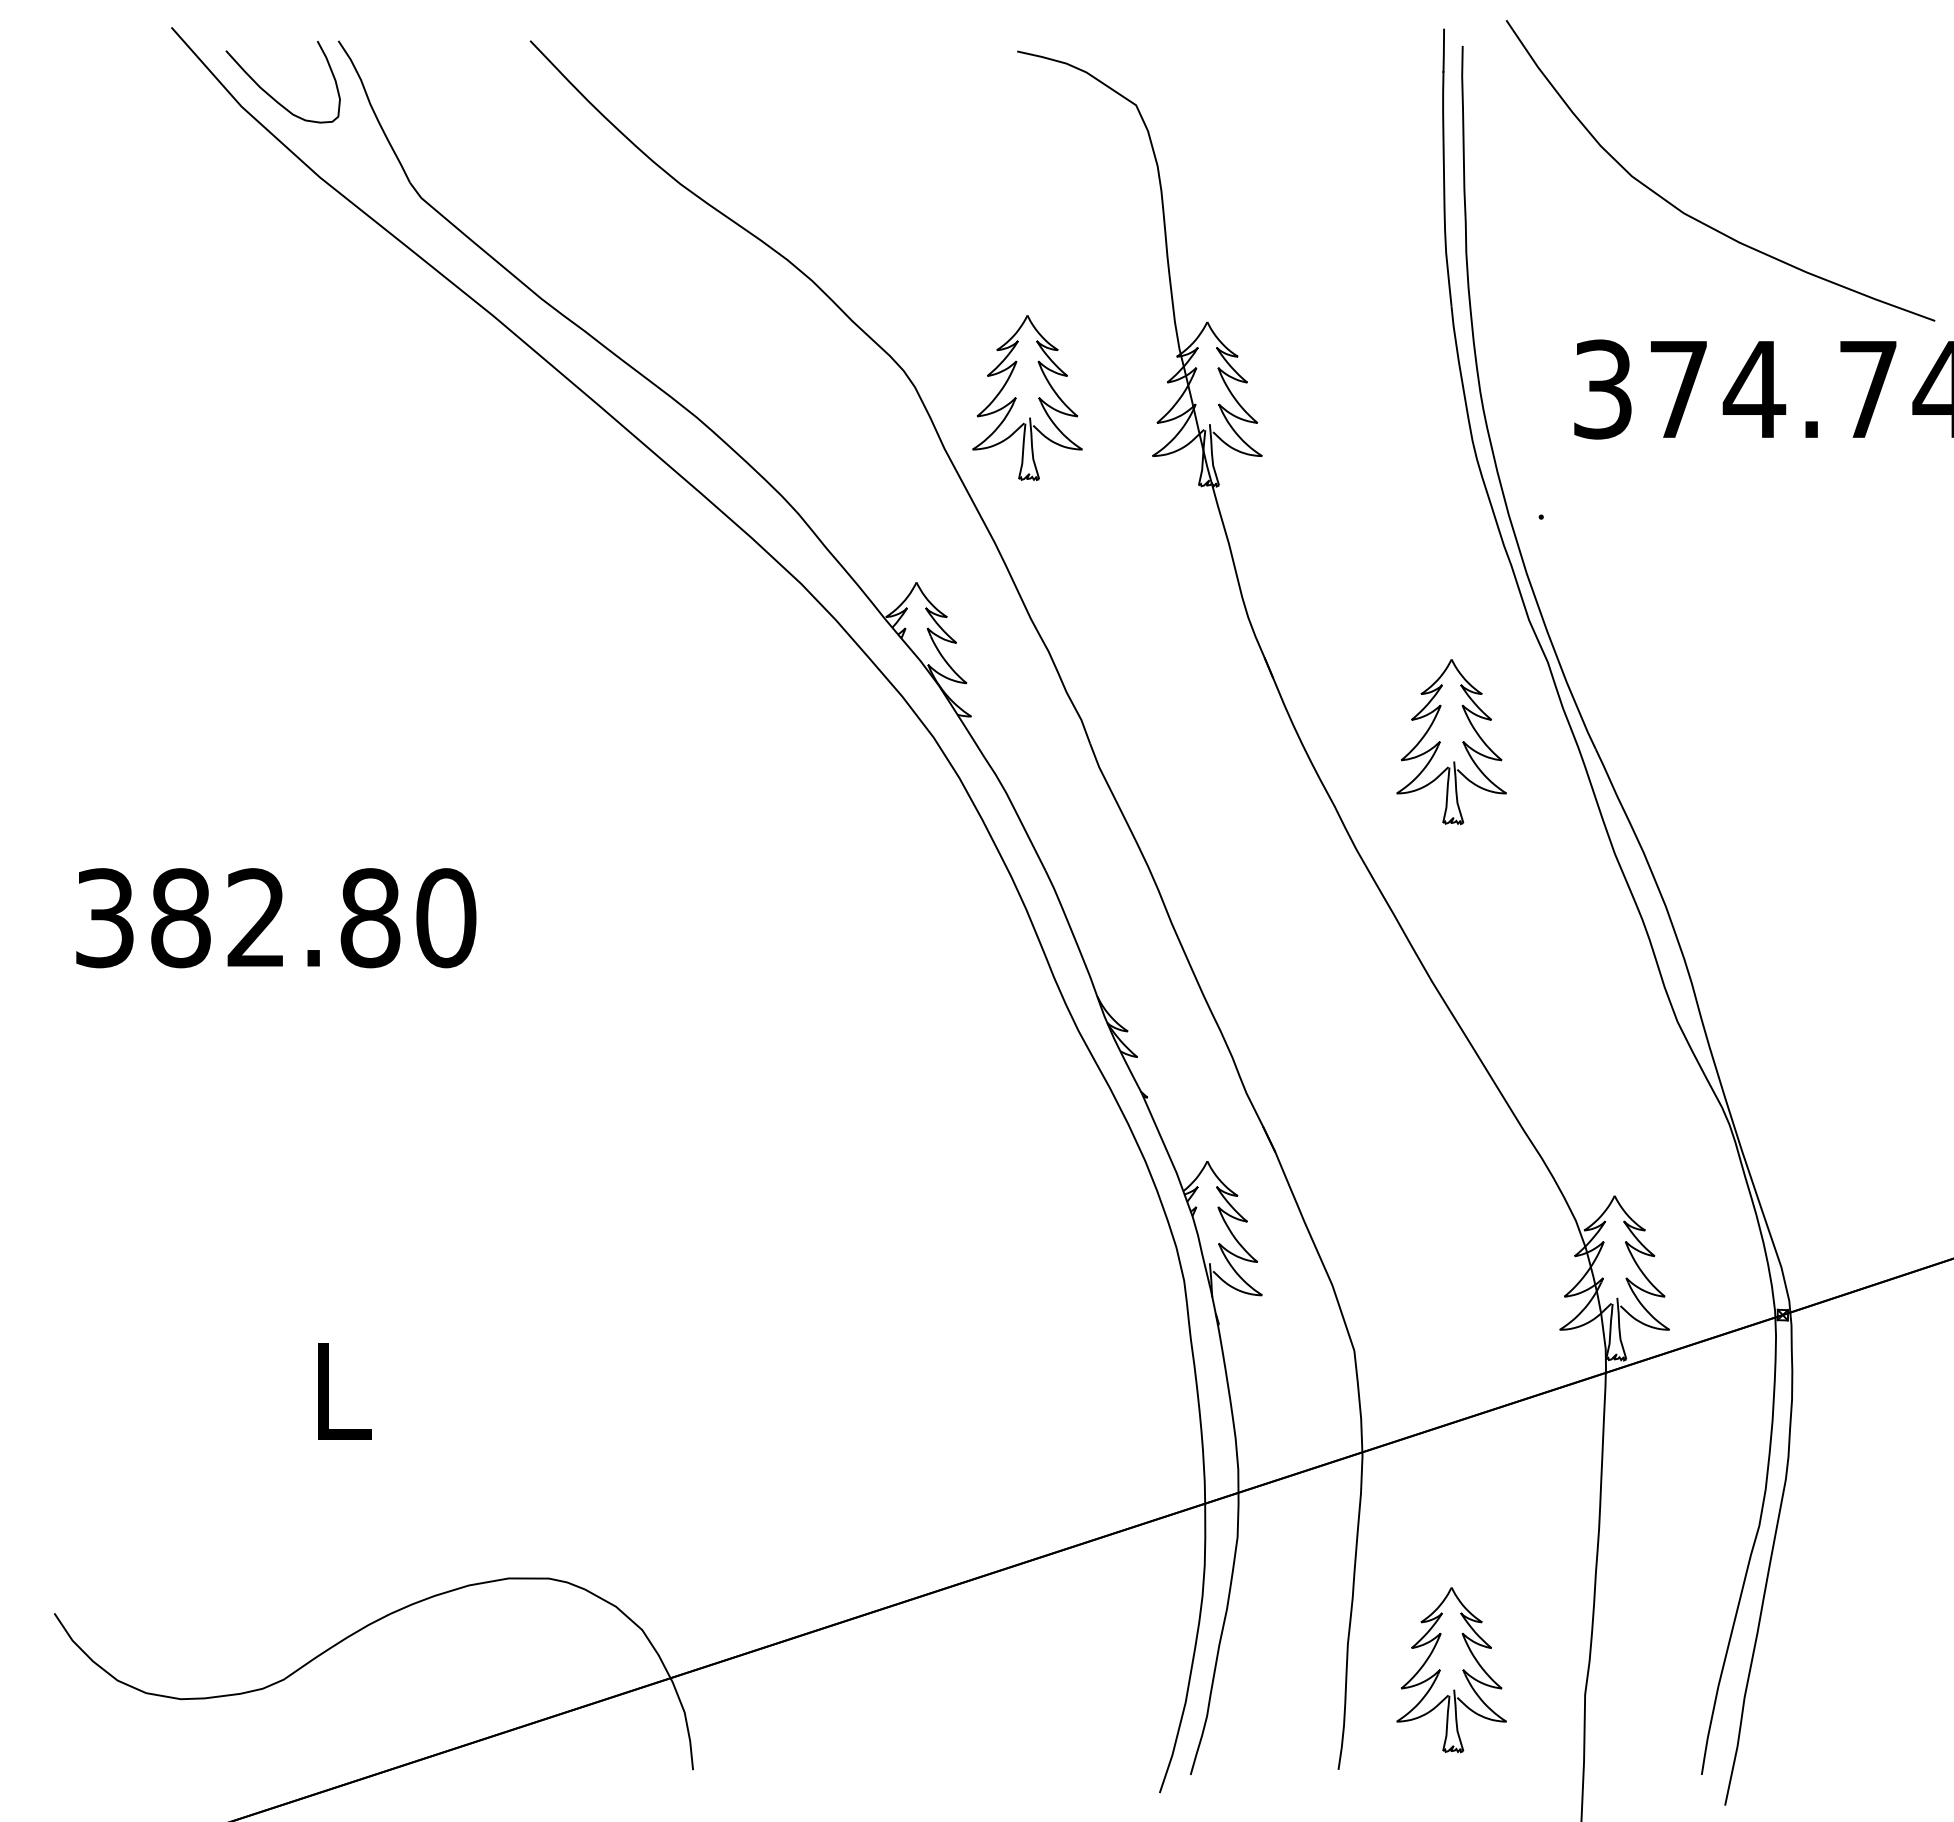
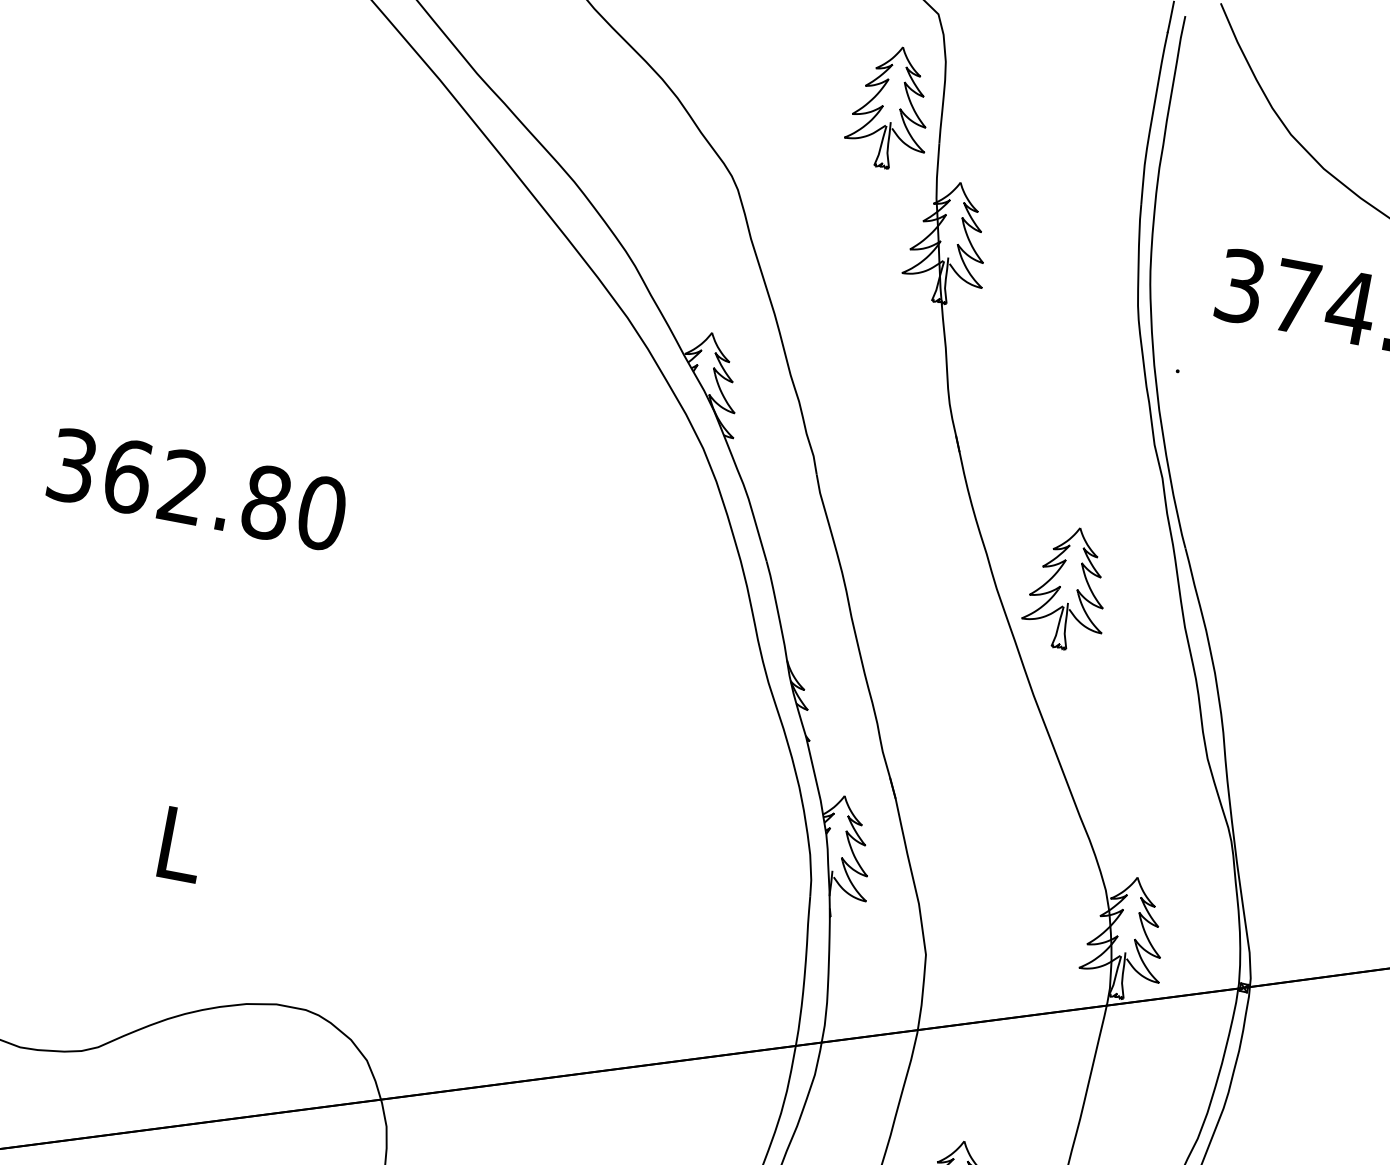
part: (1016, 398) -> (883, 106), moved
part: (1440, 742) -> (1060, 587), moved
text: (181, 918) -> (128, 476), 382.80 -> 362.80

